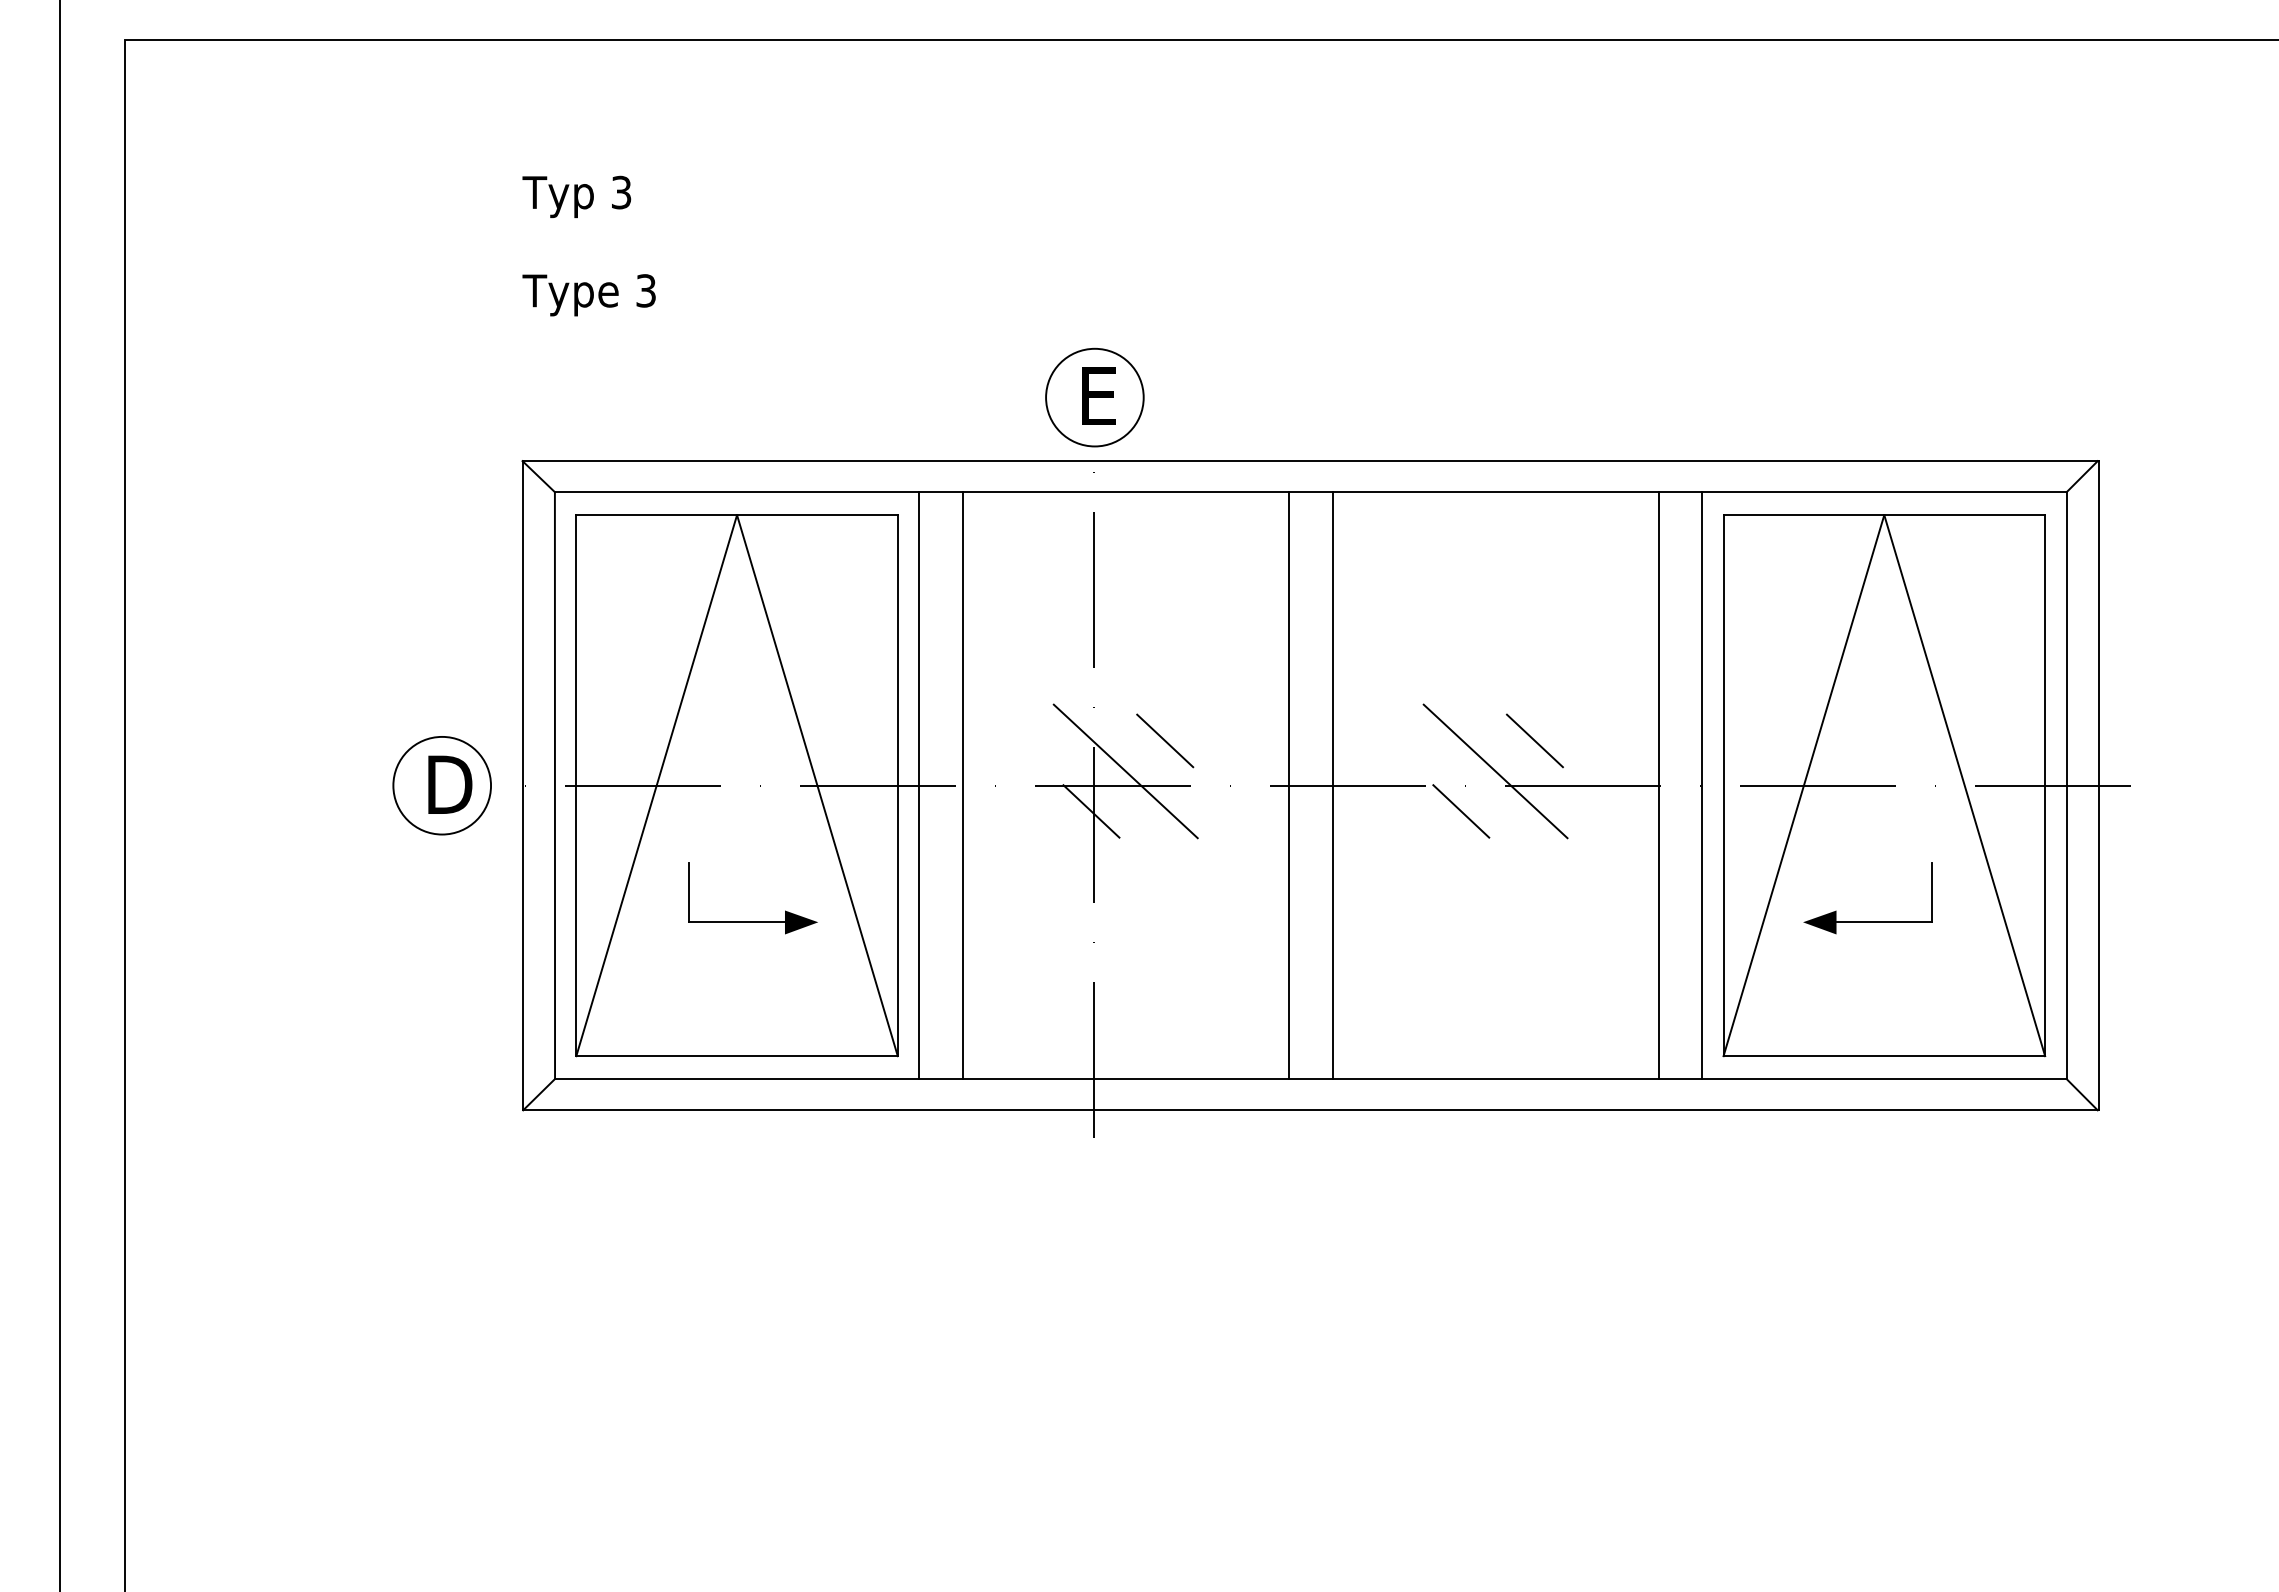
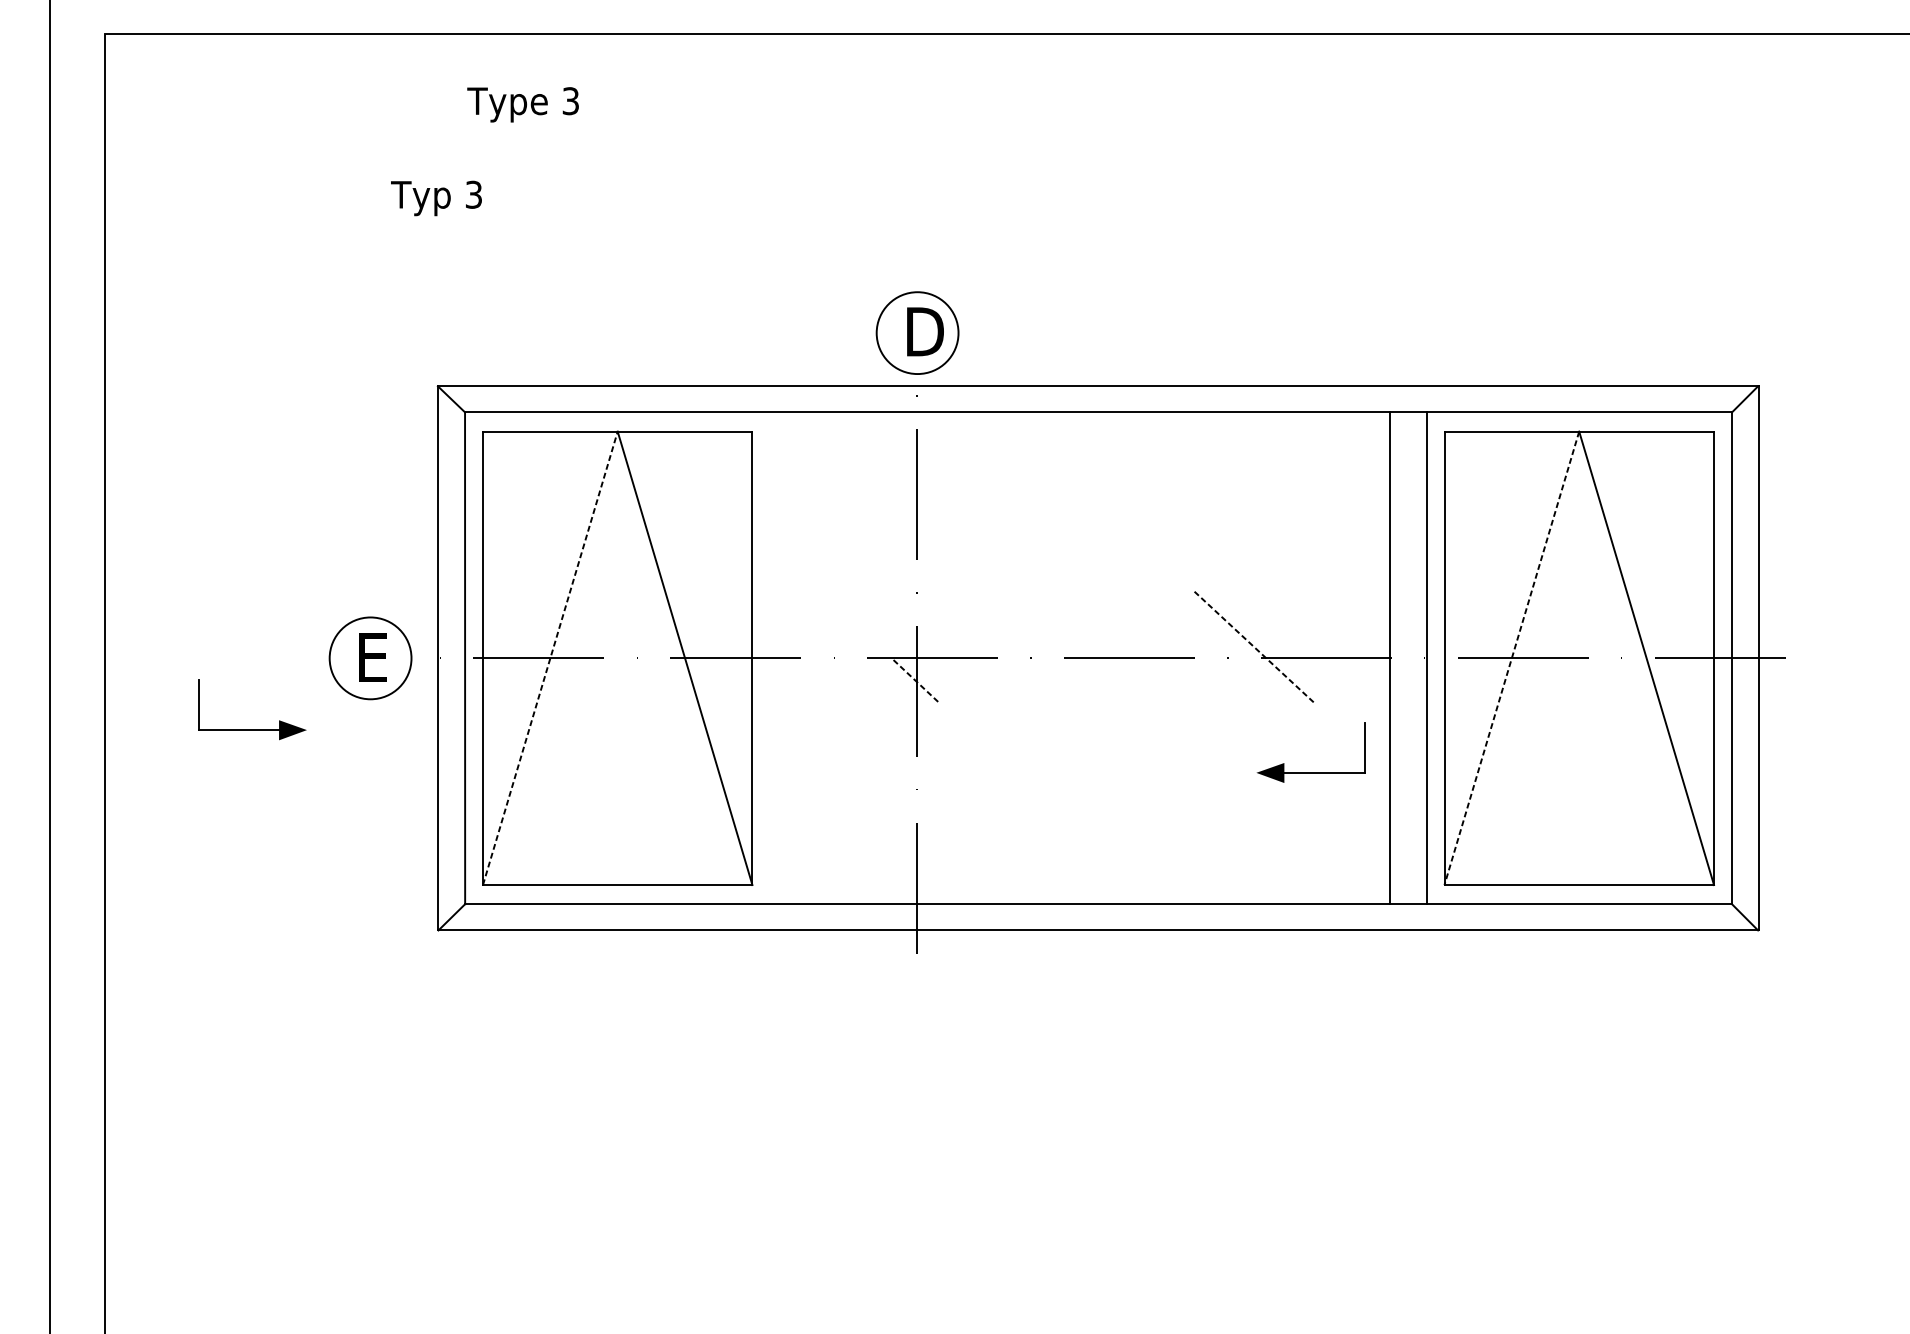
text: (576, 196) -> (436, 198), moved
text: (588, 295) -> (522, 105), moved
text: (1104, 396) -> (925, 332), E -> D
line: (1165, 740) -> (976, 620), removed
line: (1534, 740) -> (1286, 620), removed
line: (1125, 771) -> (943, 646), removed
line: (1495, 771) -> (1253, 646), solid -> dashed
text: (450, 784) -> (377, 657), D -> E
line: (656, 785) -> (550, 658), solid -> dashed
line: (919, 785) -> (770, 658), removed
line: (962, 785) -> (806, 658), removed
line: (1288, 785) -> (1079, 658), removed
line: (1332, 785) -> (1116, 658), removed
line: (1803, 786) -> (1511, 659), solid -> dashed
line: (1091, 811) -> (914, 679), solid -> dashed
line: (1461, 811) -> (1224, 679), removed
part: (752, 921) -> (251, 729), moved
part: (1867, 921) -> (1310, 772), moved

